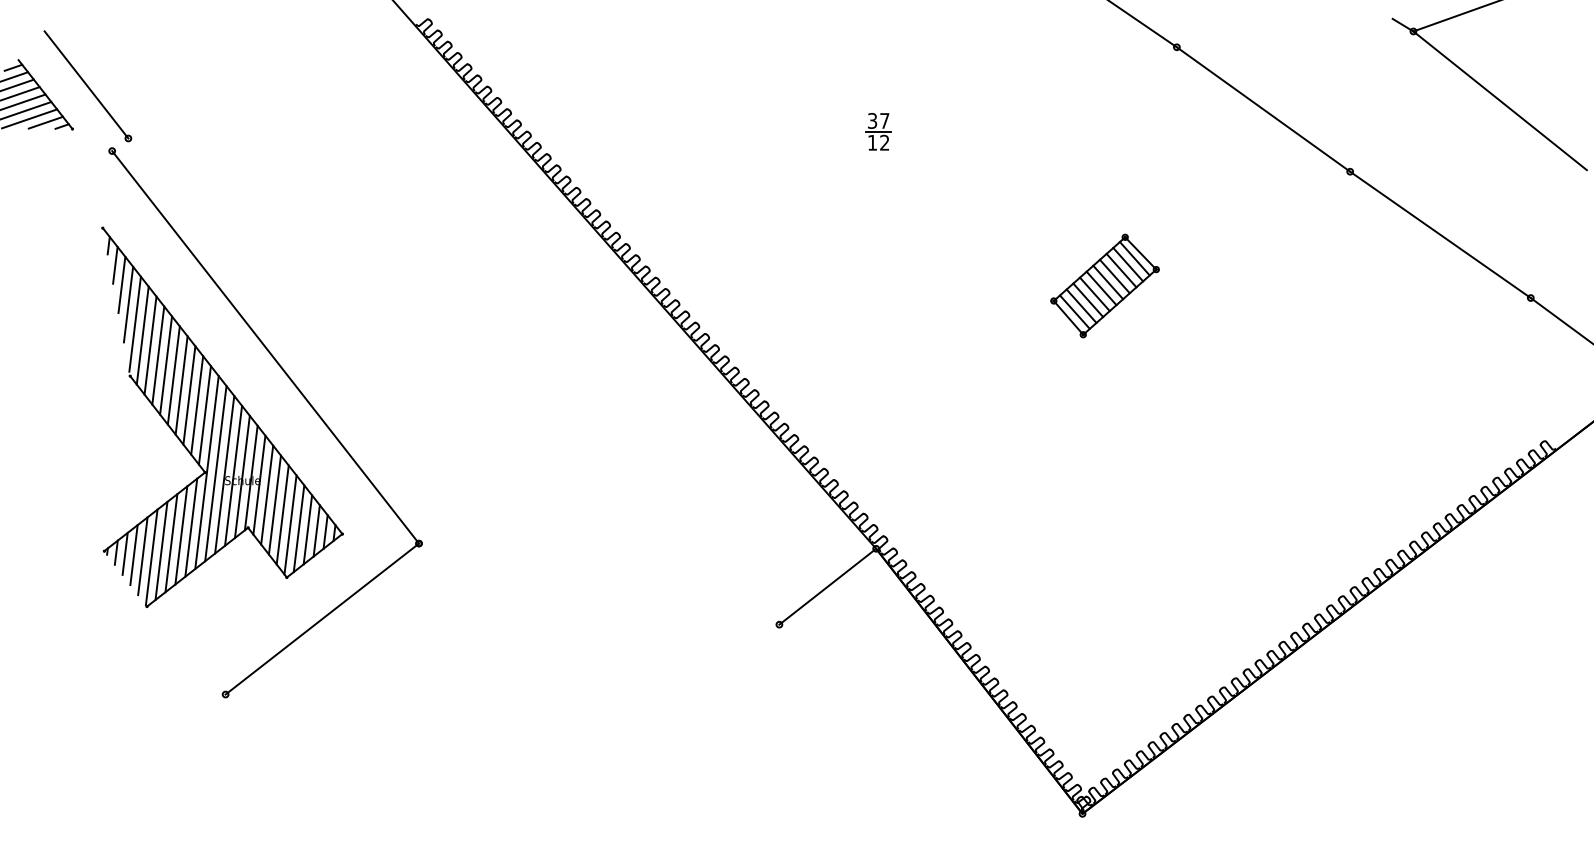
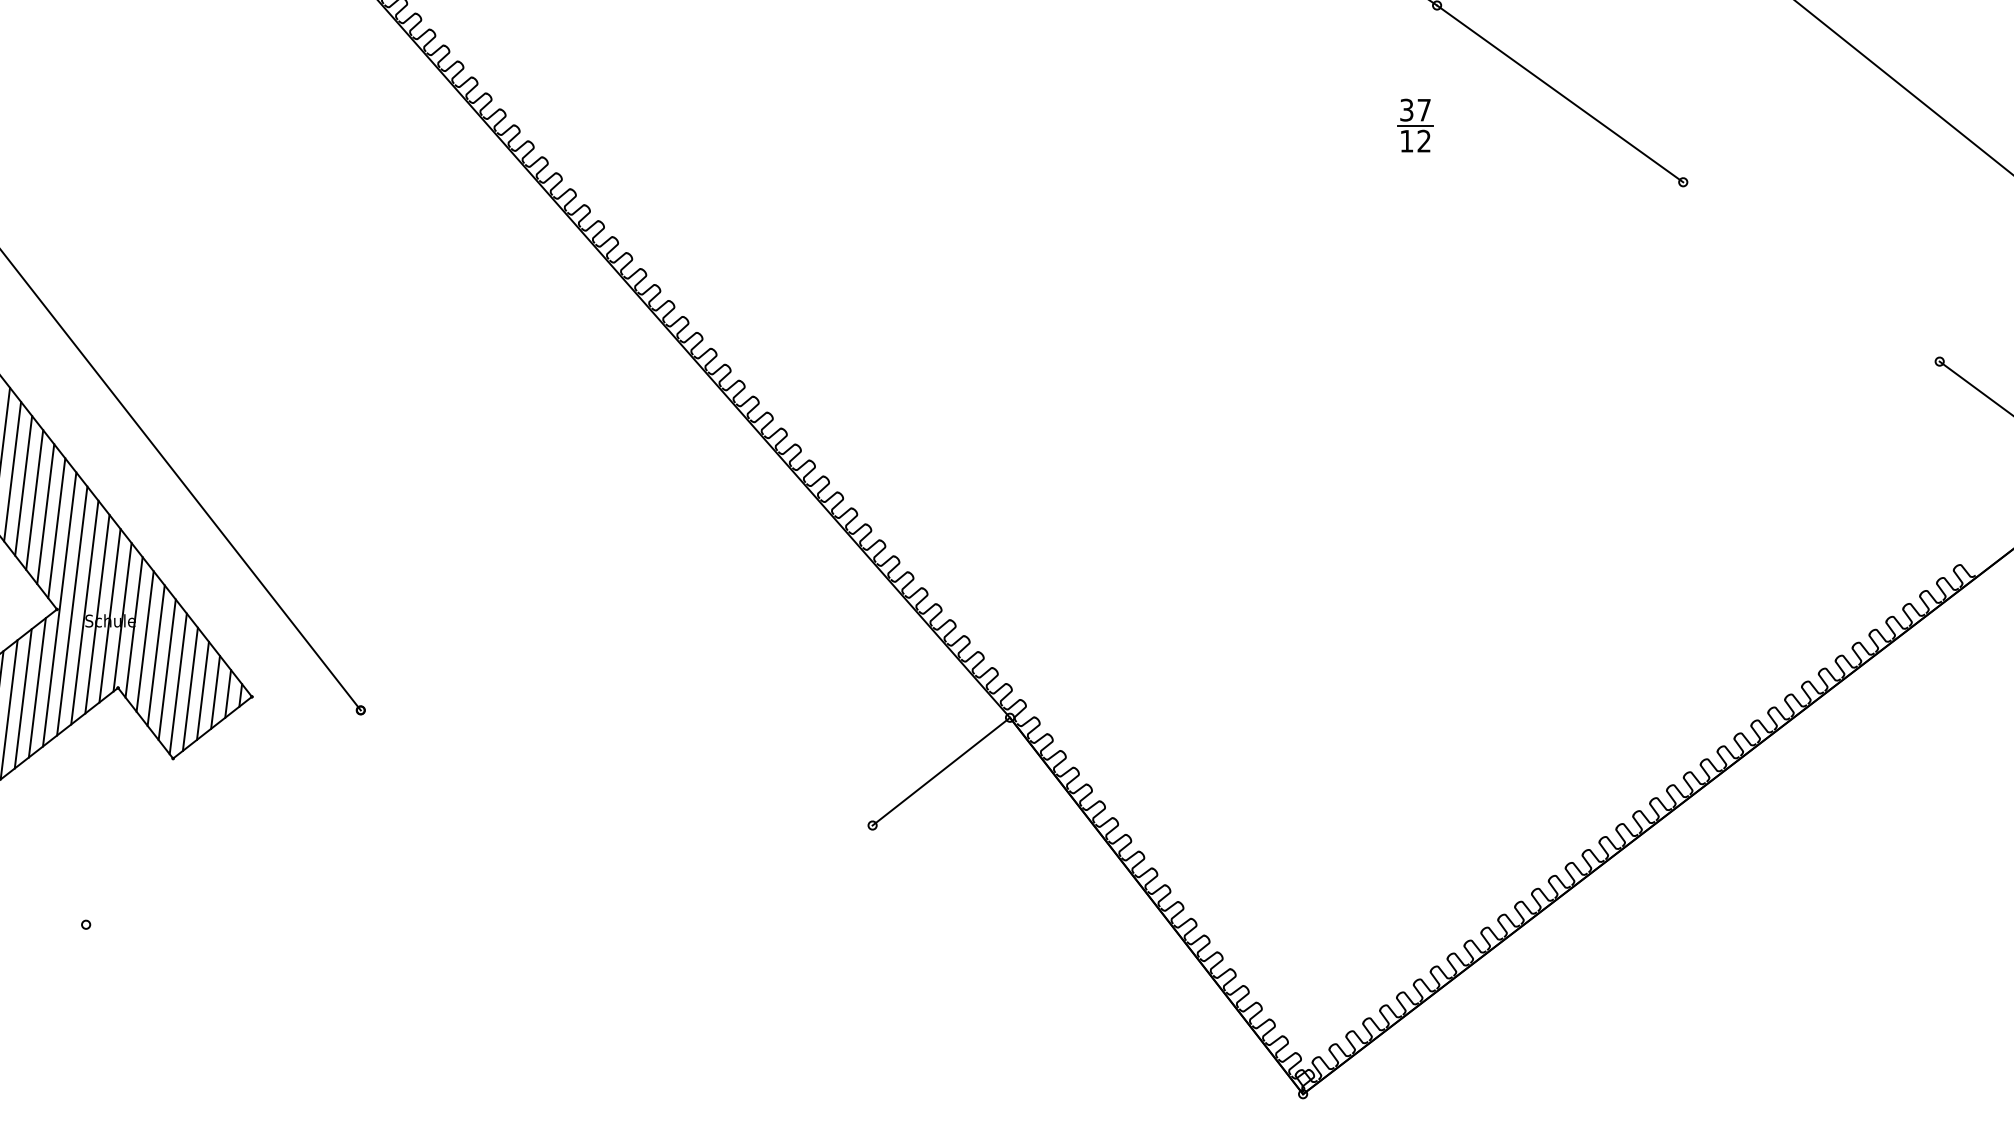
part: (878, 131) -> (1415, 125), moved
line: (1440, 234) -> (1811, 271), removed
part: (1104, 285) -> (1334, 343), removed
line: (322, 618) -> (223, 816), removed

